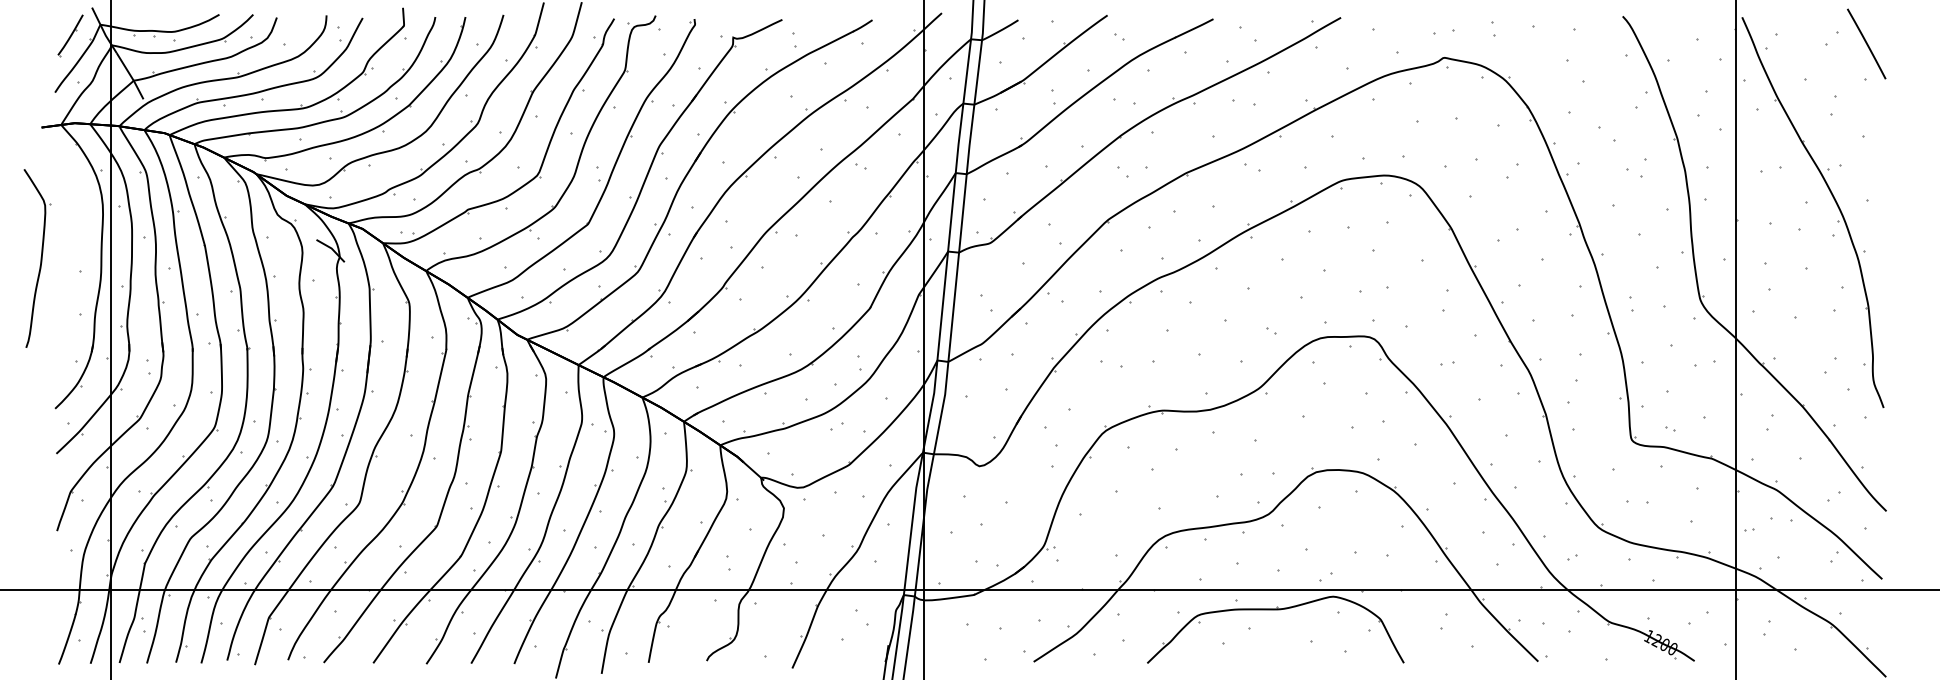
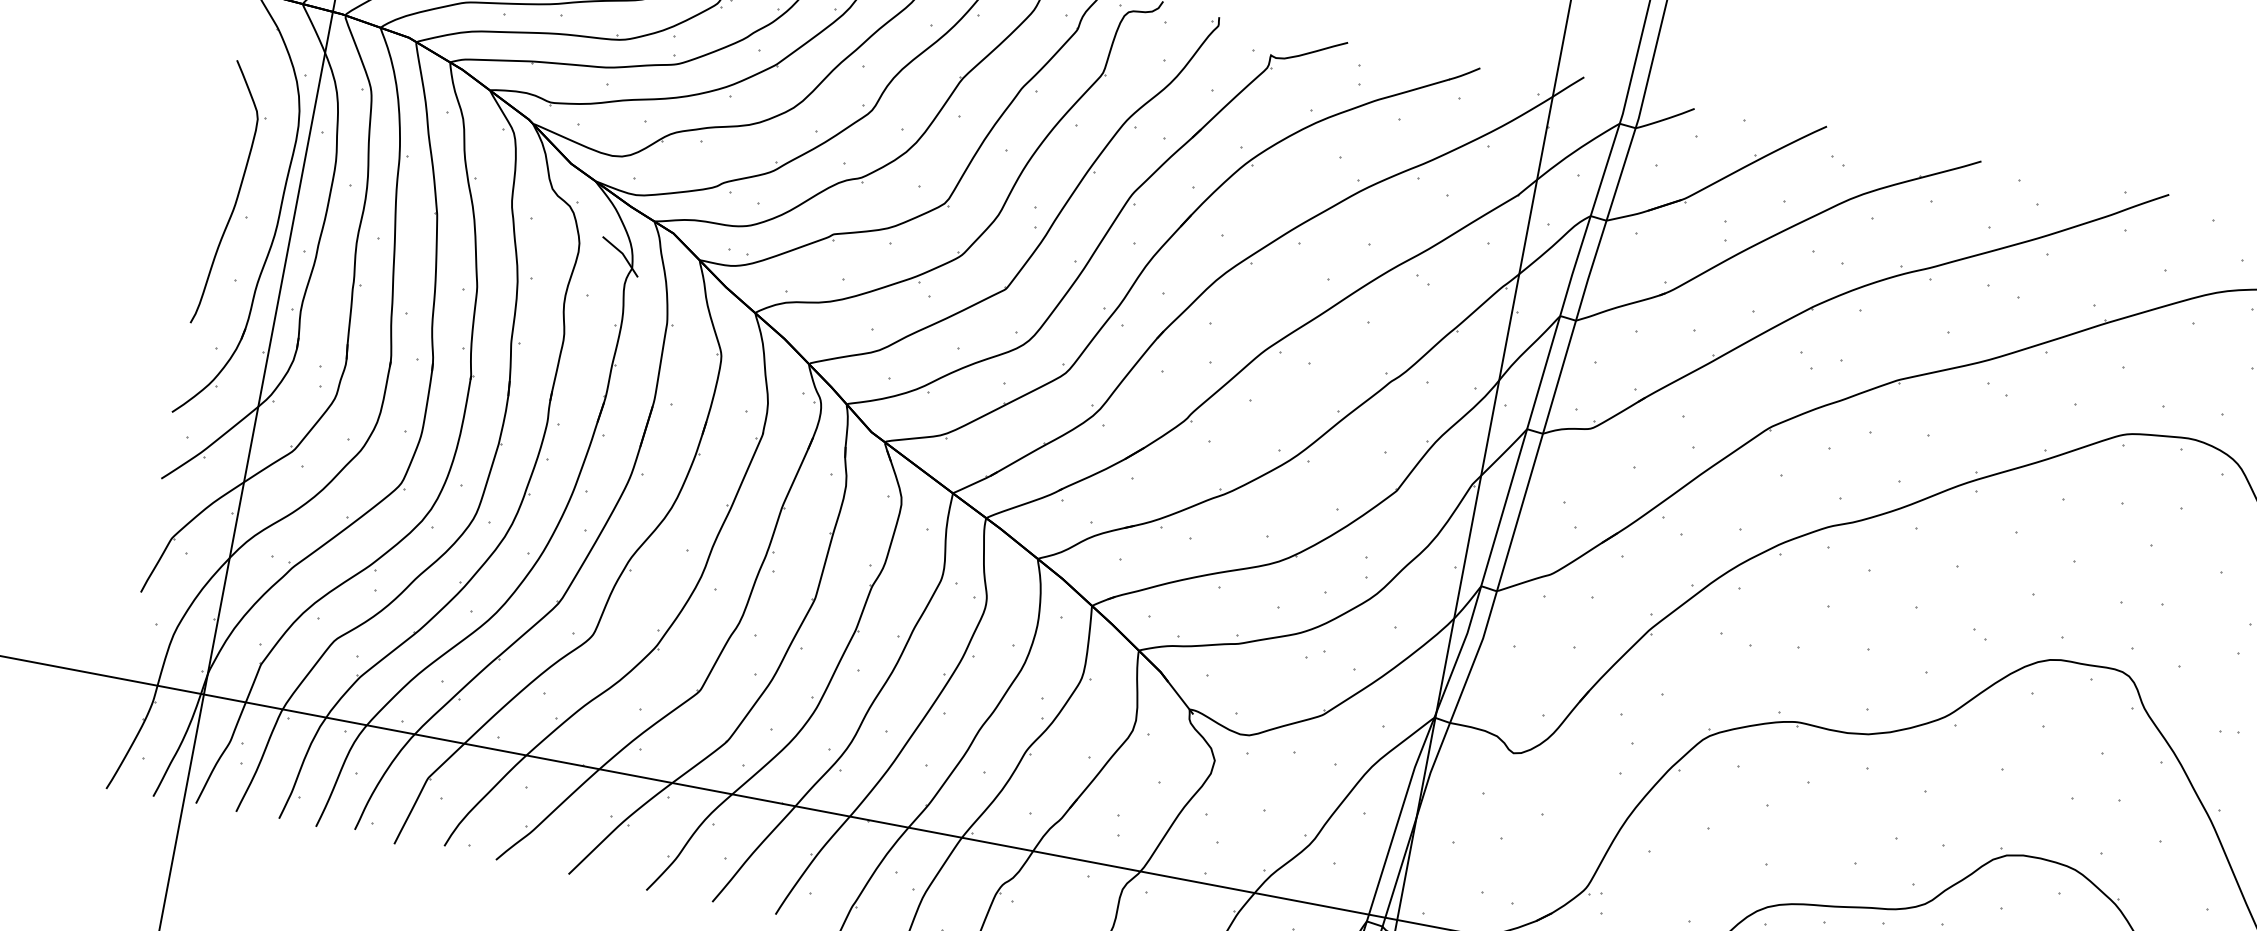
part: (37, 258) -> (231, 194), moved

